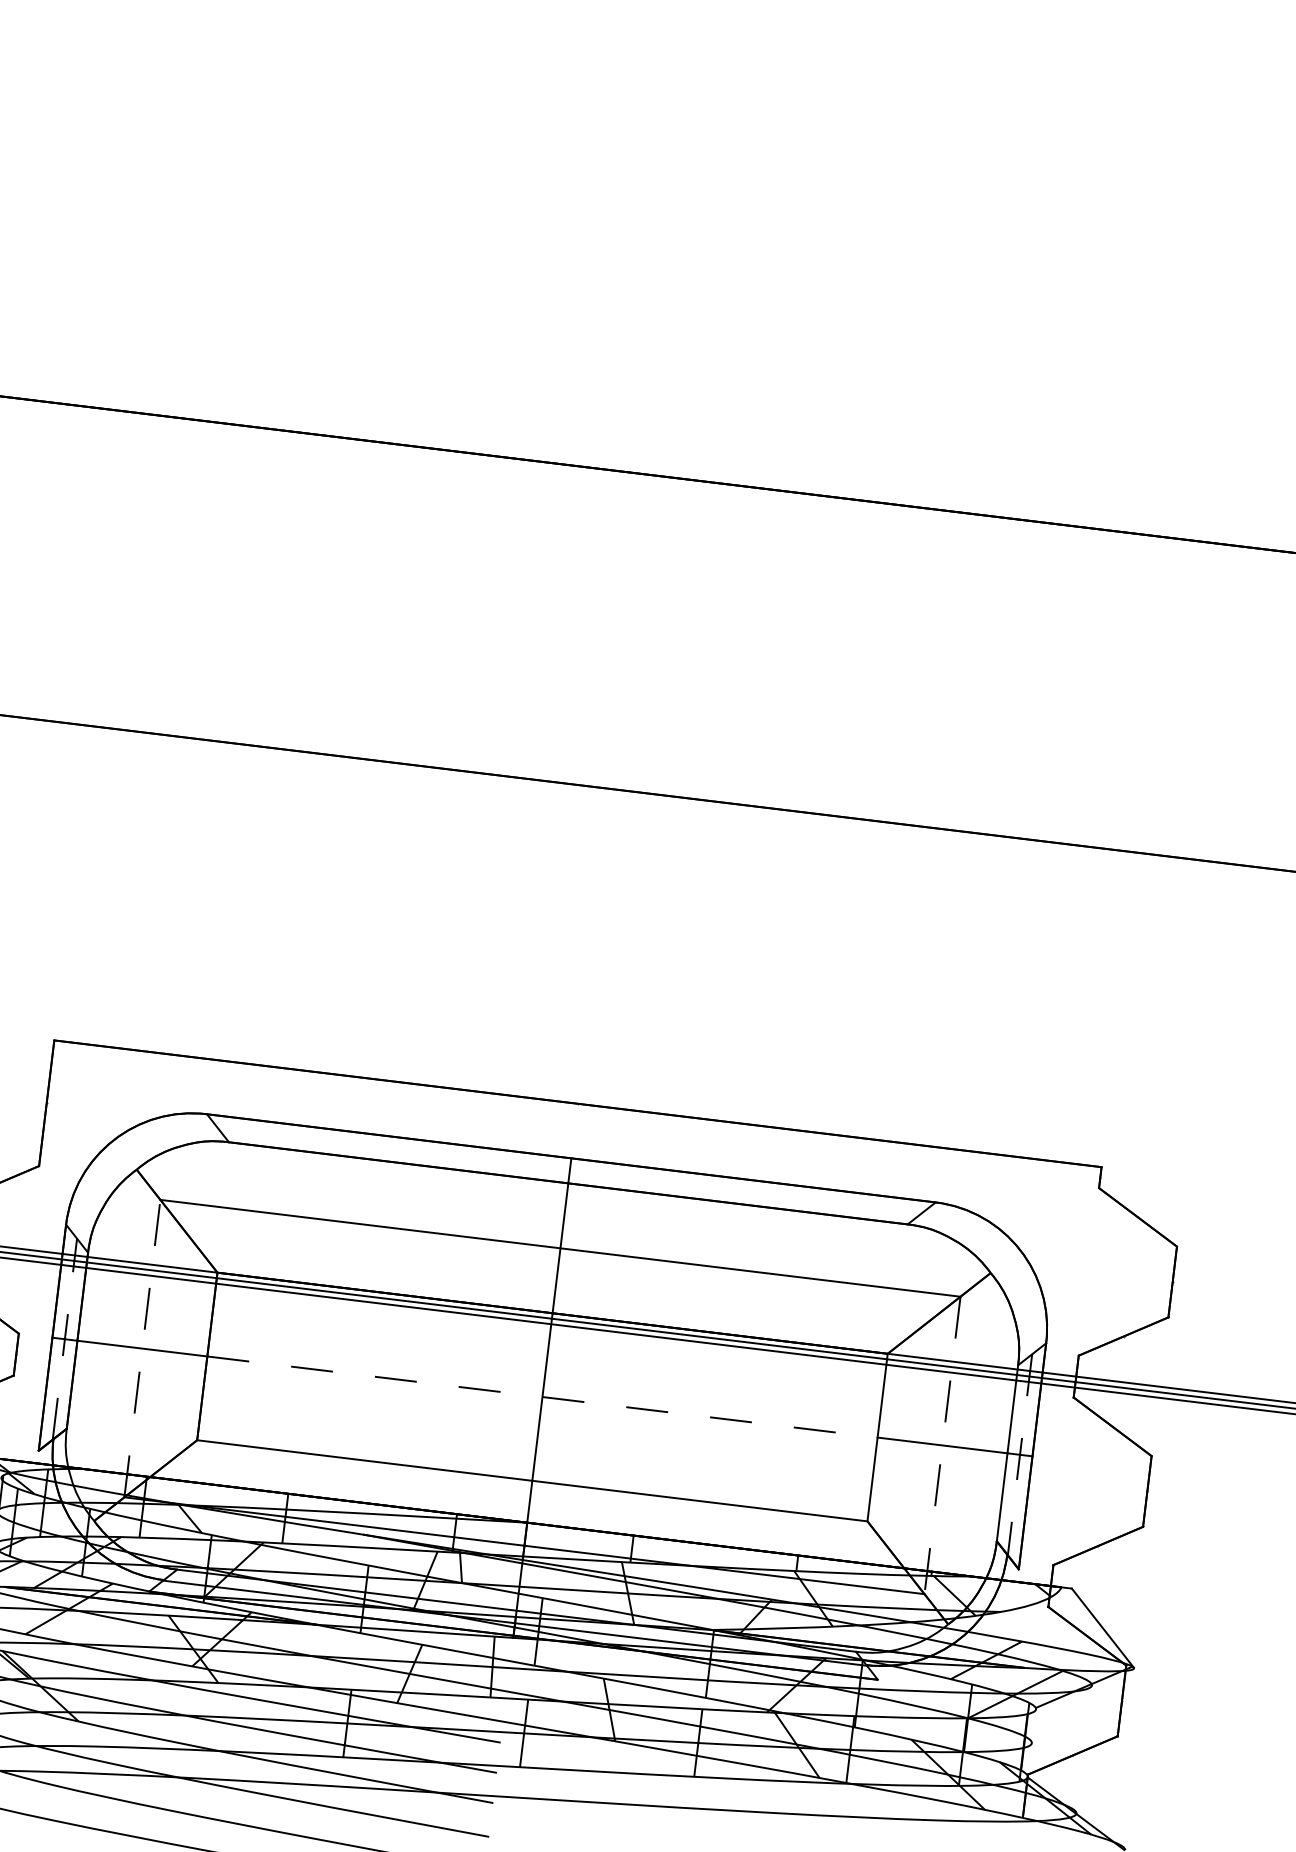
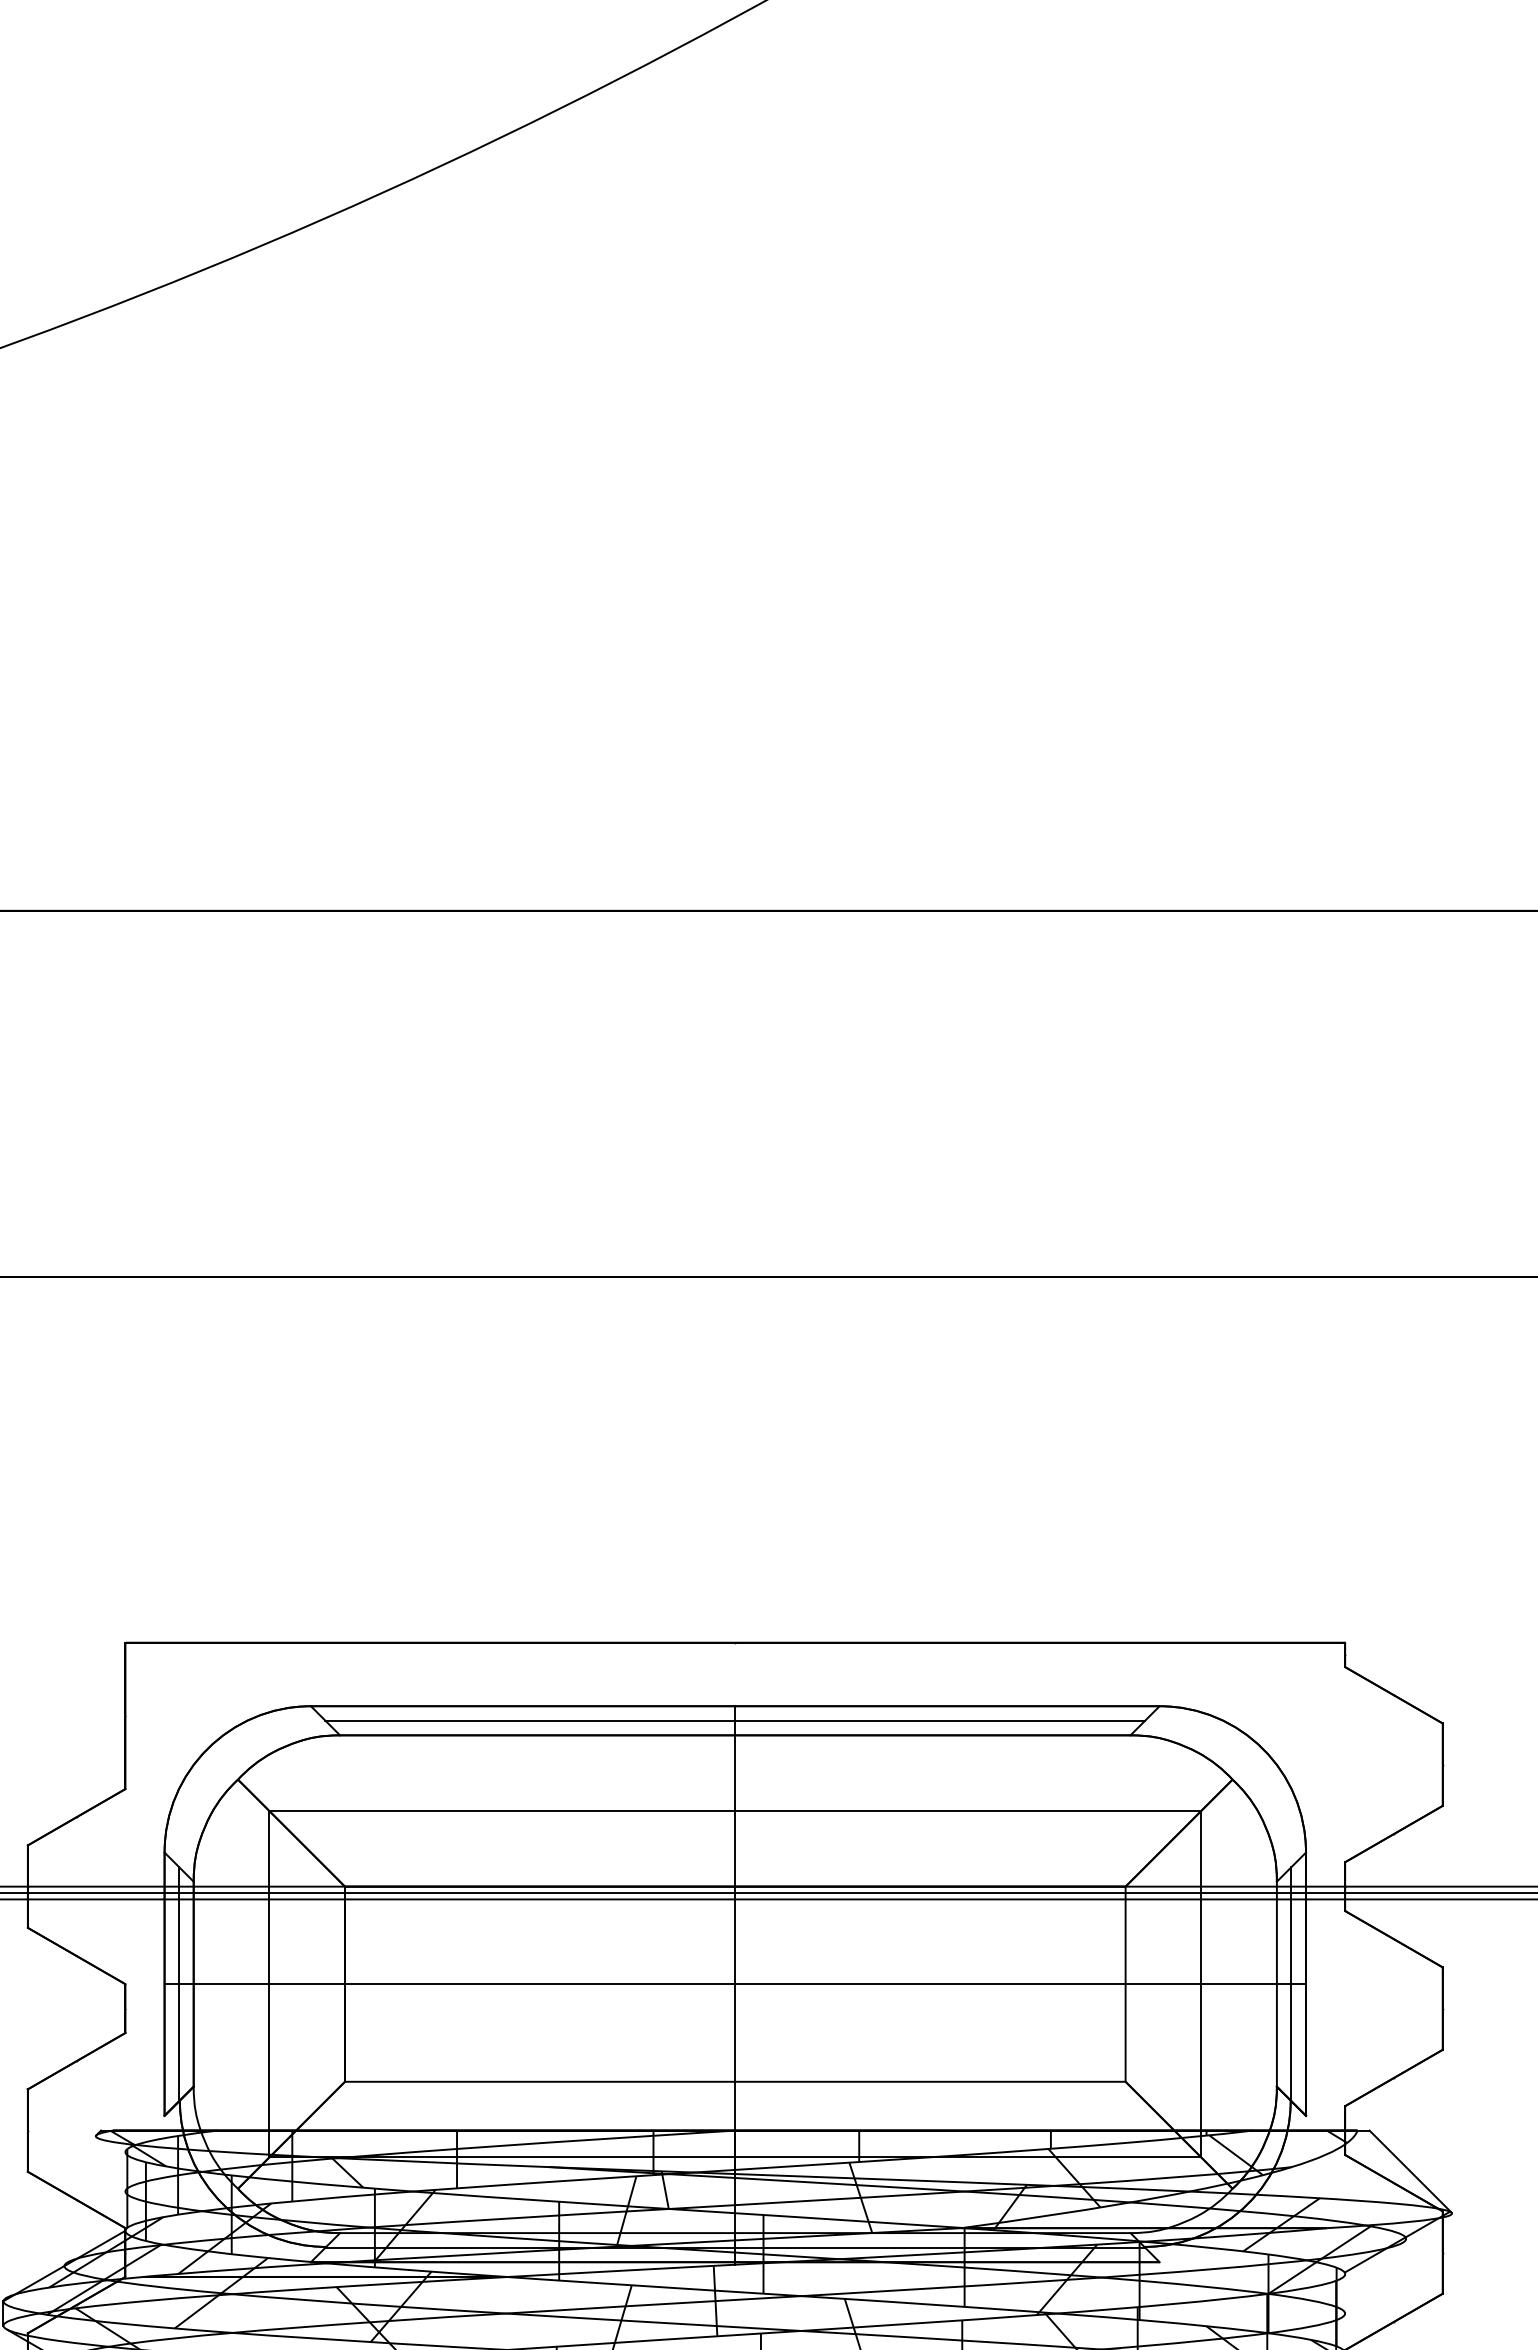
line: (570, 1170) -> (735, 1720), added
line: (65, 1338) -> (179, 1983), dashed -> solid
line: (142, 1348) -> (269, 1983), dashed -> solid
line: (542, 1397) -> (735, 1984), dashed -> solid
line: (942, 1445) -> (1201, 1984), dashed -> solid
line: (1020, 1455) -> (1291, 1984), dashed -> solid

